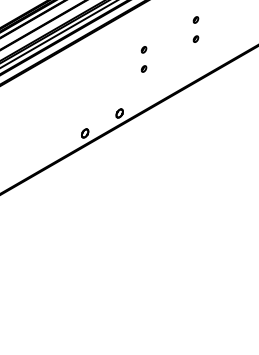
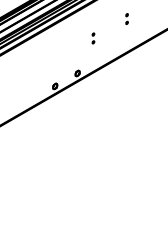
part: (195, 28) -> (126, 18), size x0.62
part: (144, 59) -> (93, 38), size x0.62

